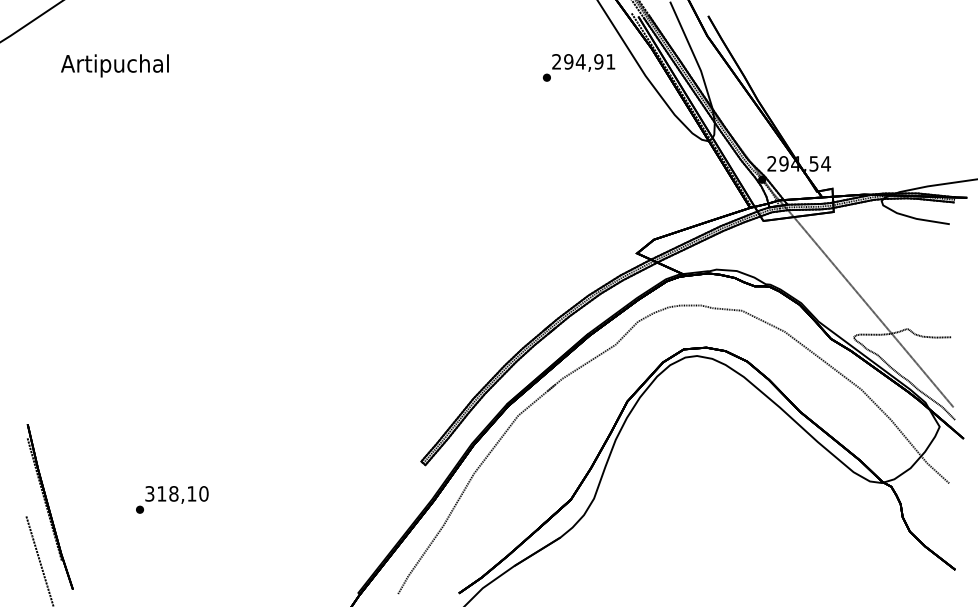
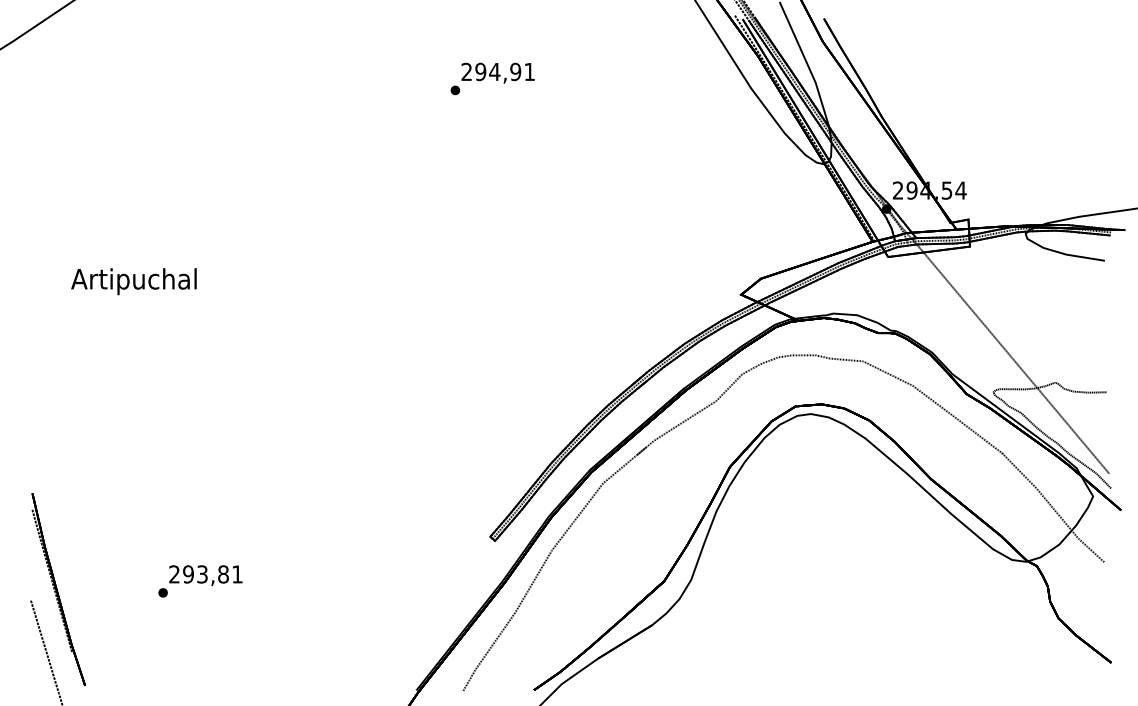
text: (114, 65) -> (133, 281), moved
text: (578, 67) -> (492, 78), moved
text: (176, 493) -> (205, 574), 318,10 -> 293,81

